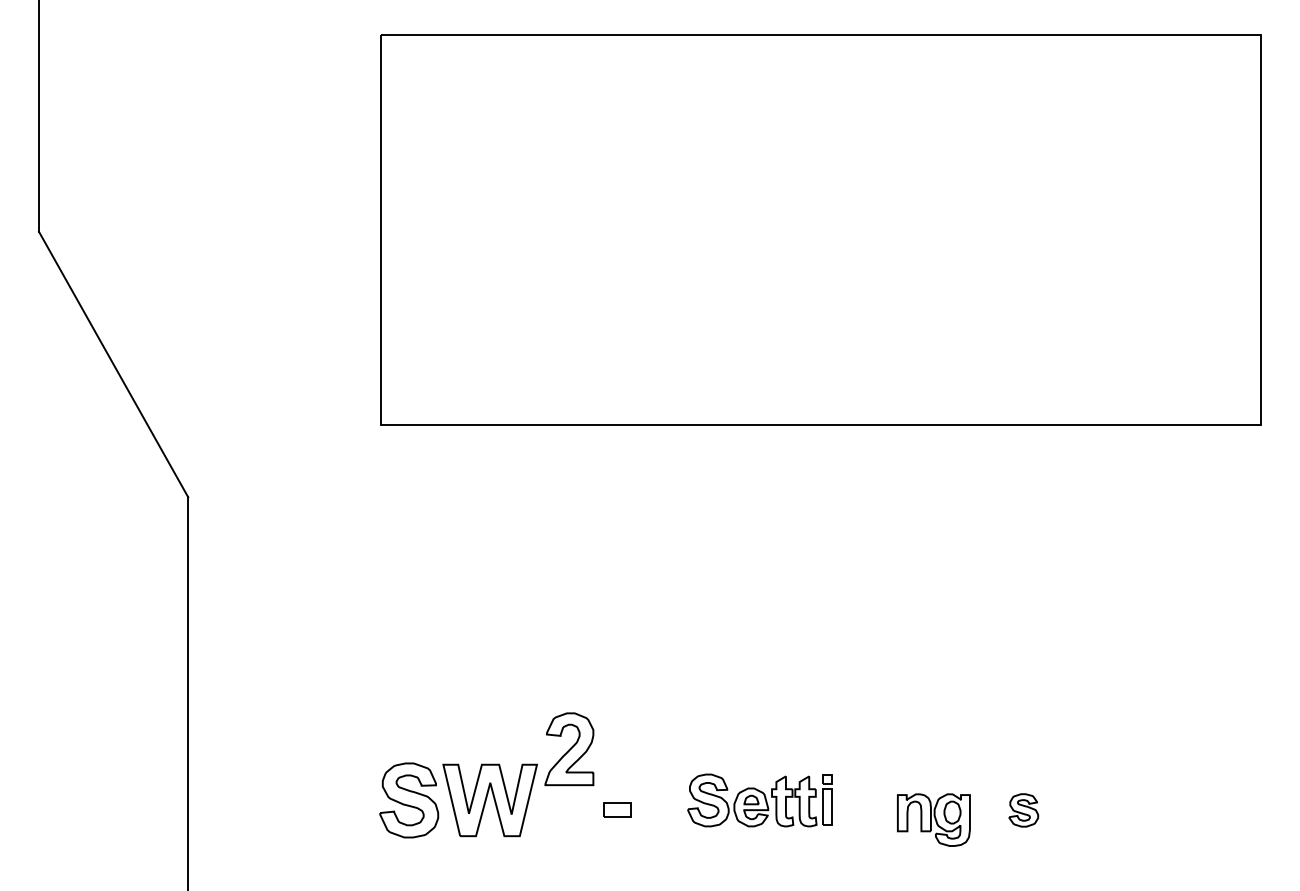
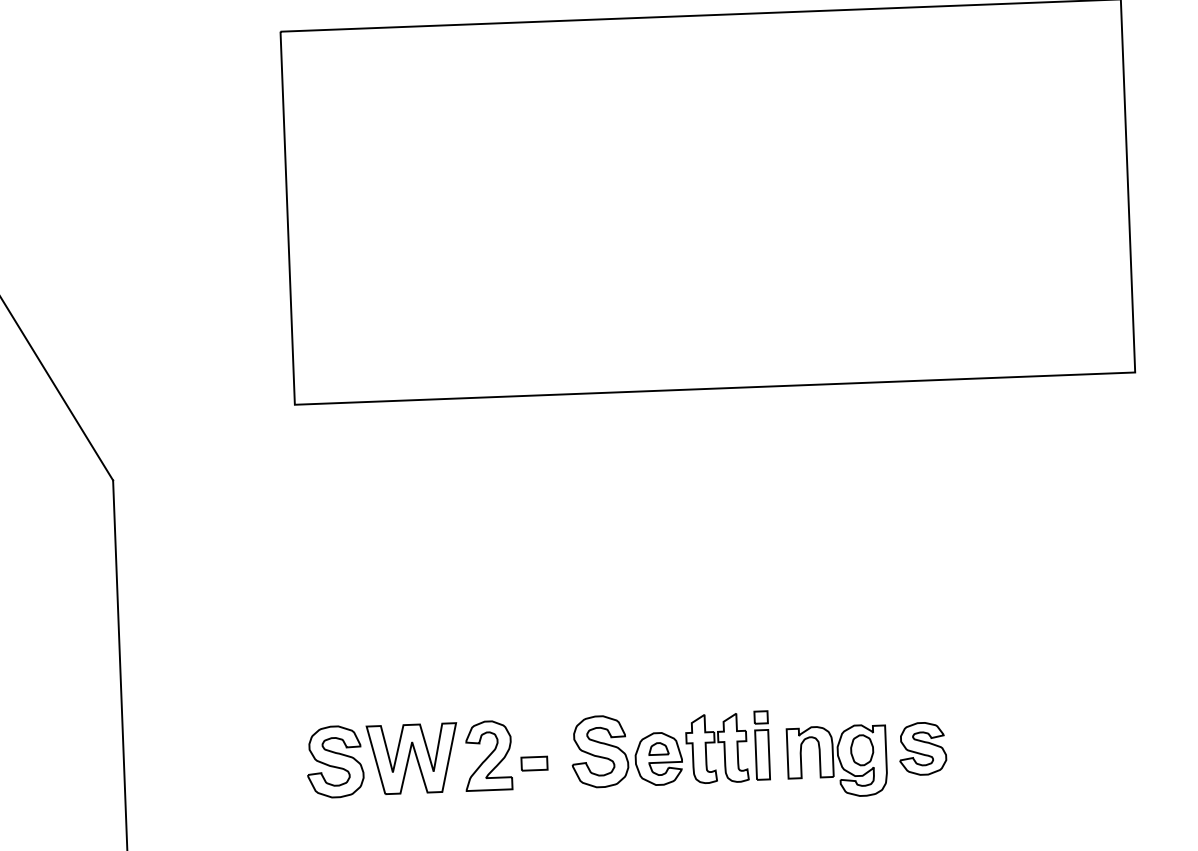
part: (569, 749) -> (488, 756), moved
part: (759, 800) -> (669, 749), size x1.43
part: (1023, 810) -> (922, 748), size x1.67
part: (933, 819) -> (836, 760), size x1.43

